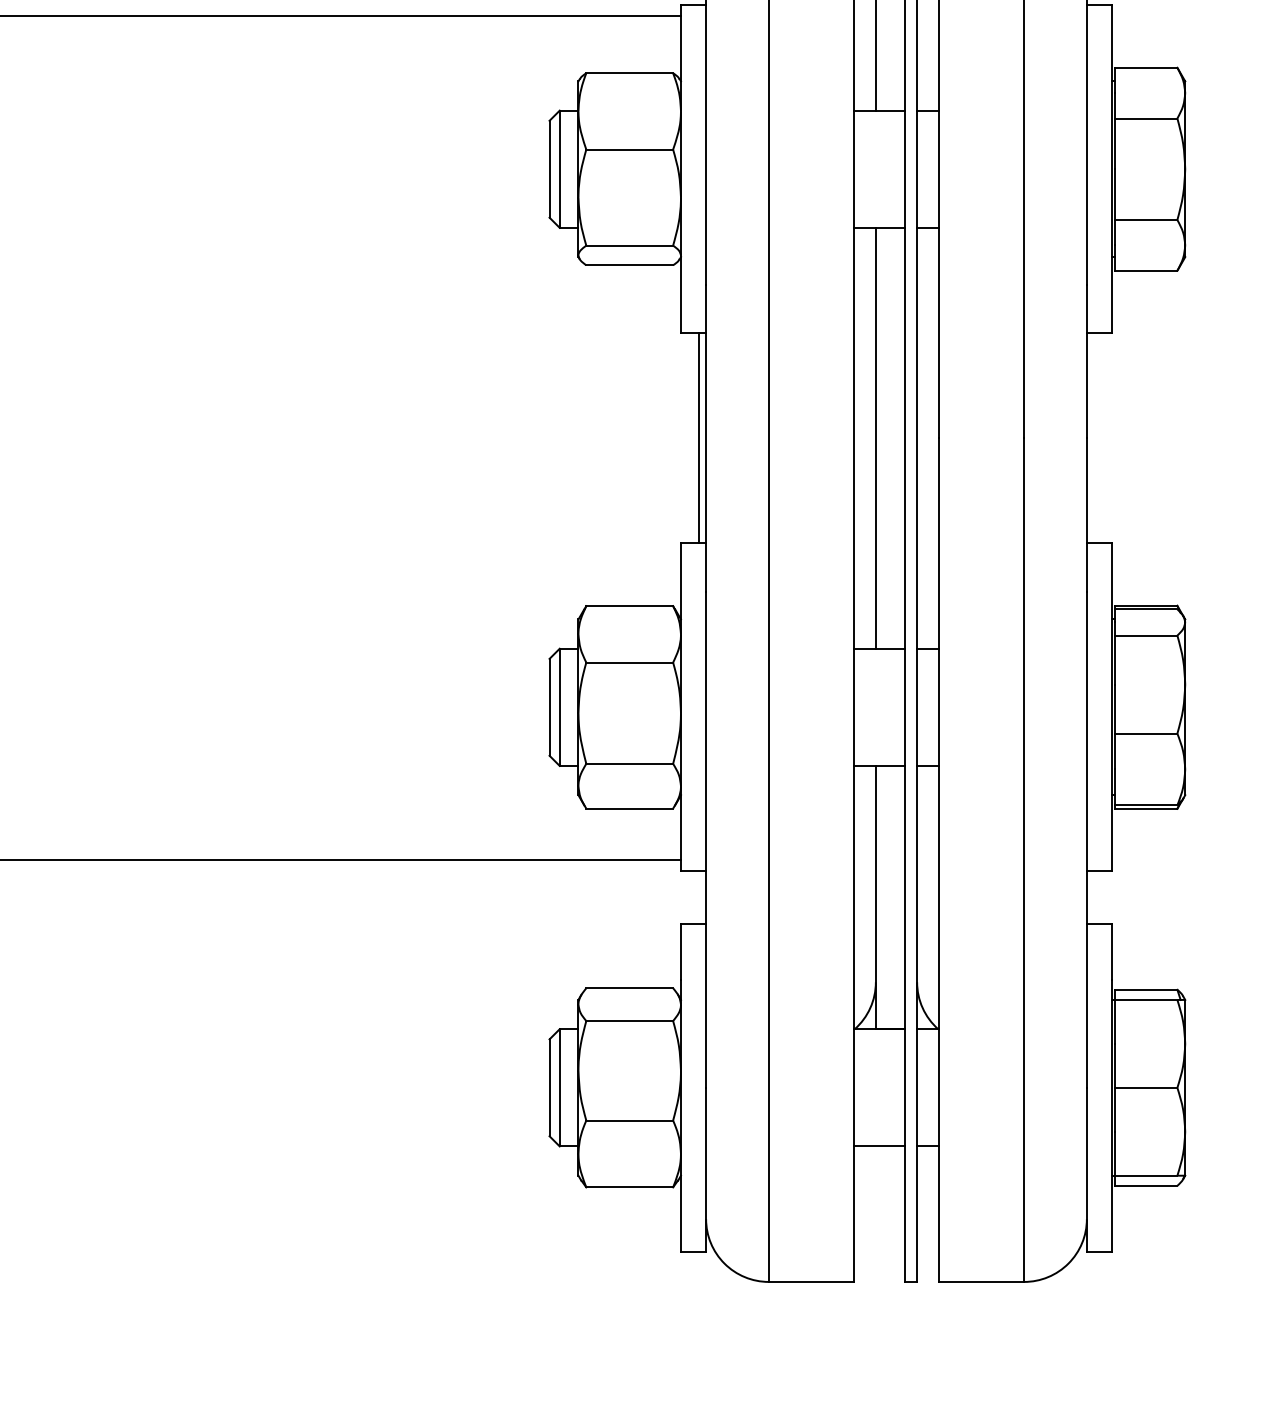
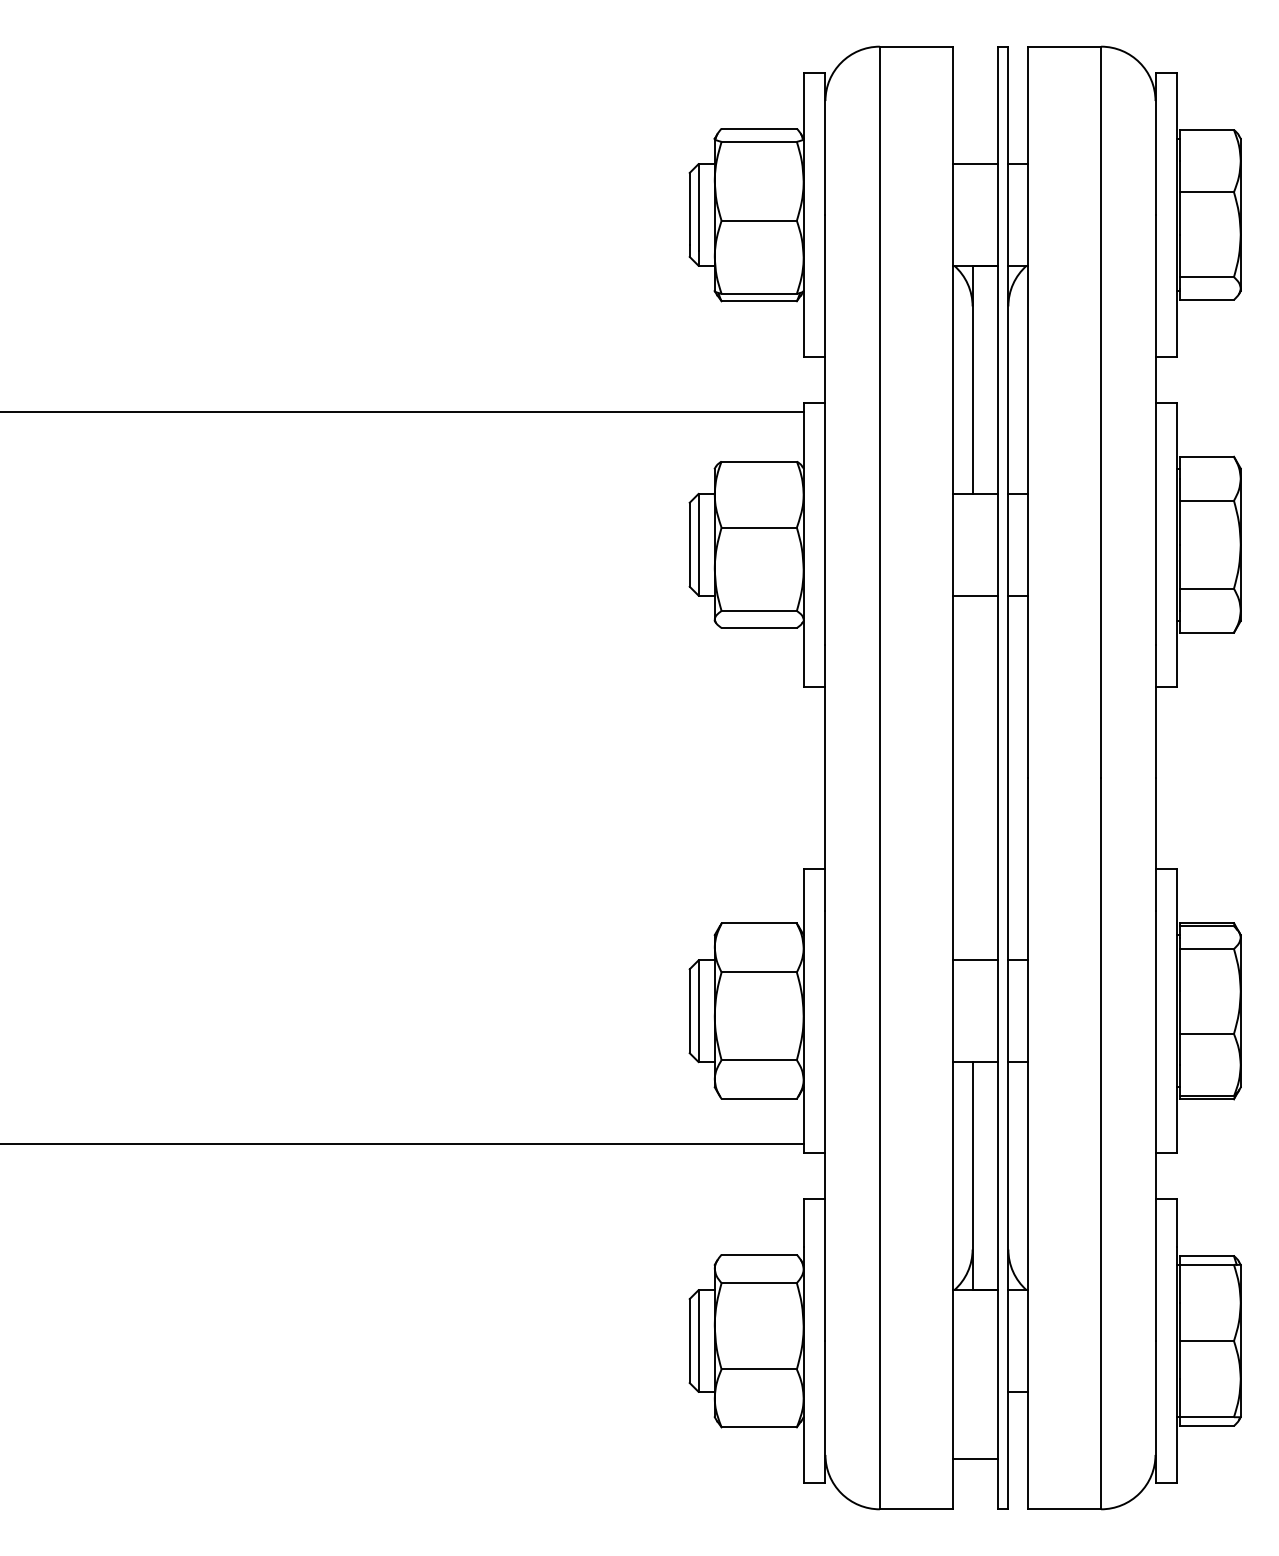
line: (699, 437) -> (819, 777), removed
line: (875, 437) -> (972, 777), removed
line: (879, 1146) -> (975, 1458), moved

